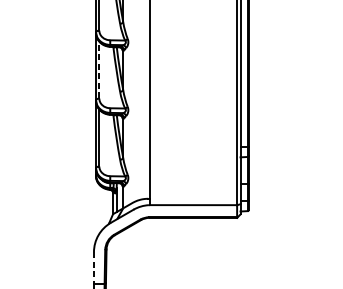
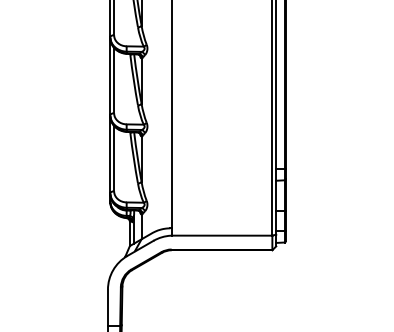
line: (99, 70) -> (114, 80), dashed -> solid
line: (93, 268) -> (107, 308), dashed -> solid

